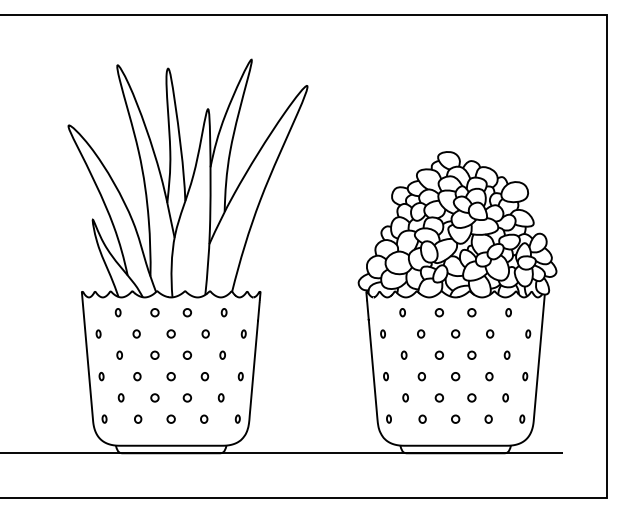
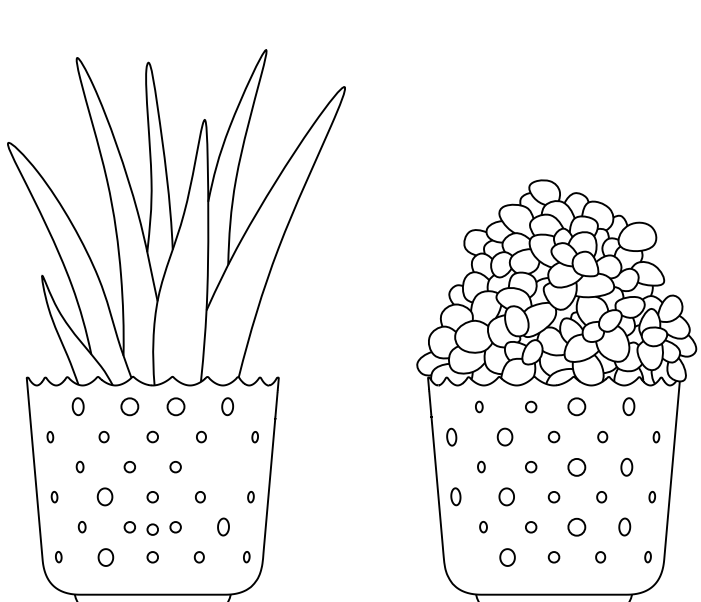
part: (117, 312) -> (77, 406), size x1.6
circle: (154, 312) -> (129, 406), size x1.6
circle: (186, 312) -> (174, 406), size x1.6
part: (223, 312) -> (226, 406), size x1.6
circle: (471, 312) -> (576, 406), size x1.6
part: (508, 312) -> (628, 406), size x1.6
part: (382, 333) -> (450, 436), size x1.6
part: (421, 333) -> (505, 436), size x1.6
part: (222, 354) -> (225, 465), removed
circle: (471, 354) -> (576, 465), size x1.6
part: (506, 354) -> (625, 465), size x1.6
part: (137, 376) -> (105, 497), size x1.6
part: (385, 376) -> (455, 497), size x1.6
part: (421, 376) -> (505, 497), size x1.6
part: (220, 397) -> (222, 526), size x1.6
circle: (471, 397) -> (576, 526), size x1.6
part: (505, 397) -> (624, 526), size x1.6
circle: (170, 399) -> (151, 529), added
part: (138, 418) -> (106, 556), size x1.6
part: (388, 418) -> (459, 556), removed
part: (422, 418) -> (507, 556), size x1.6

